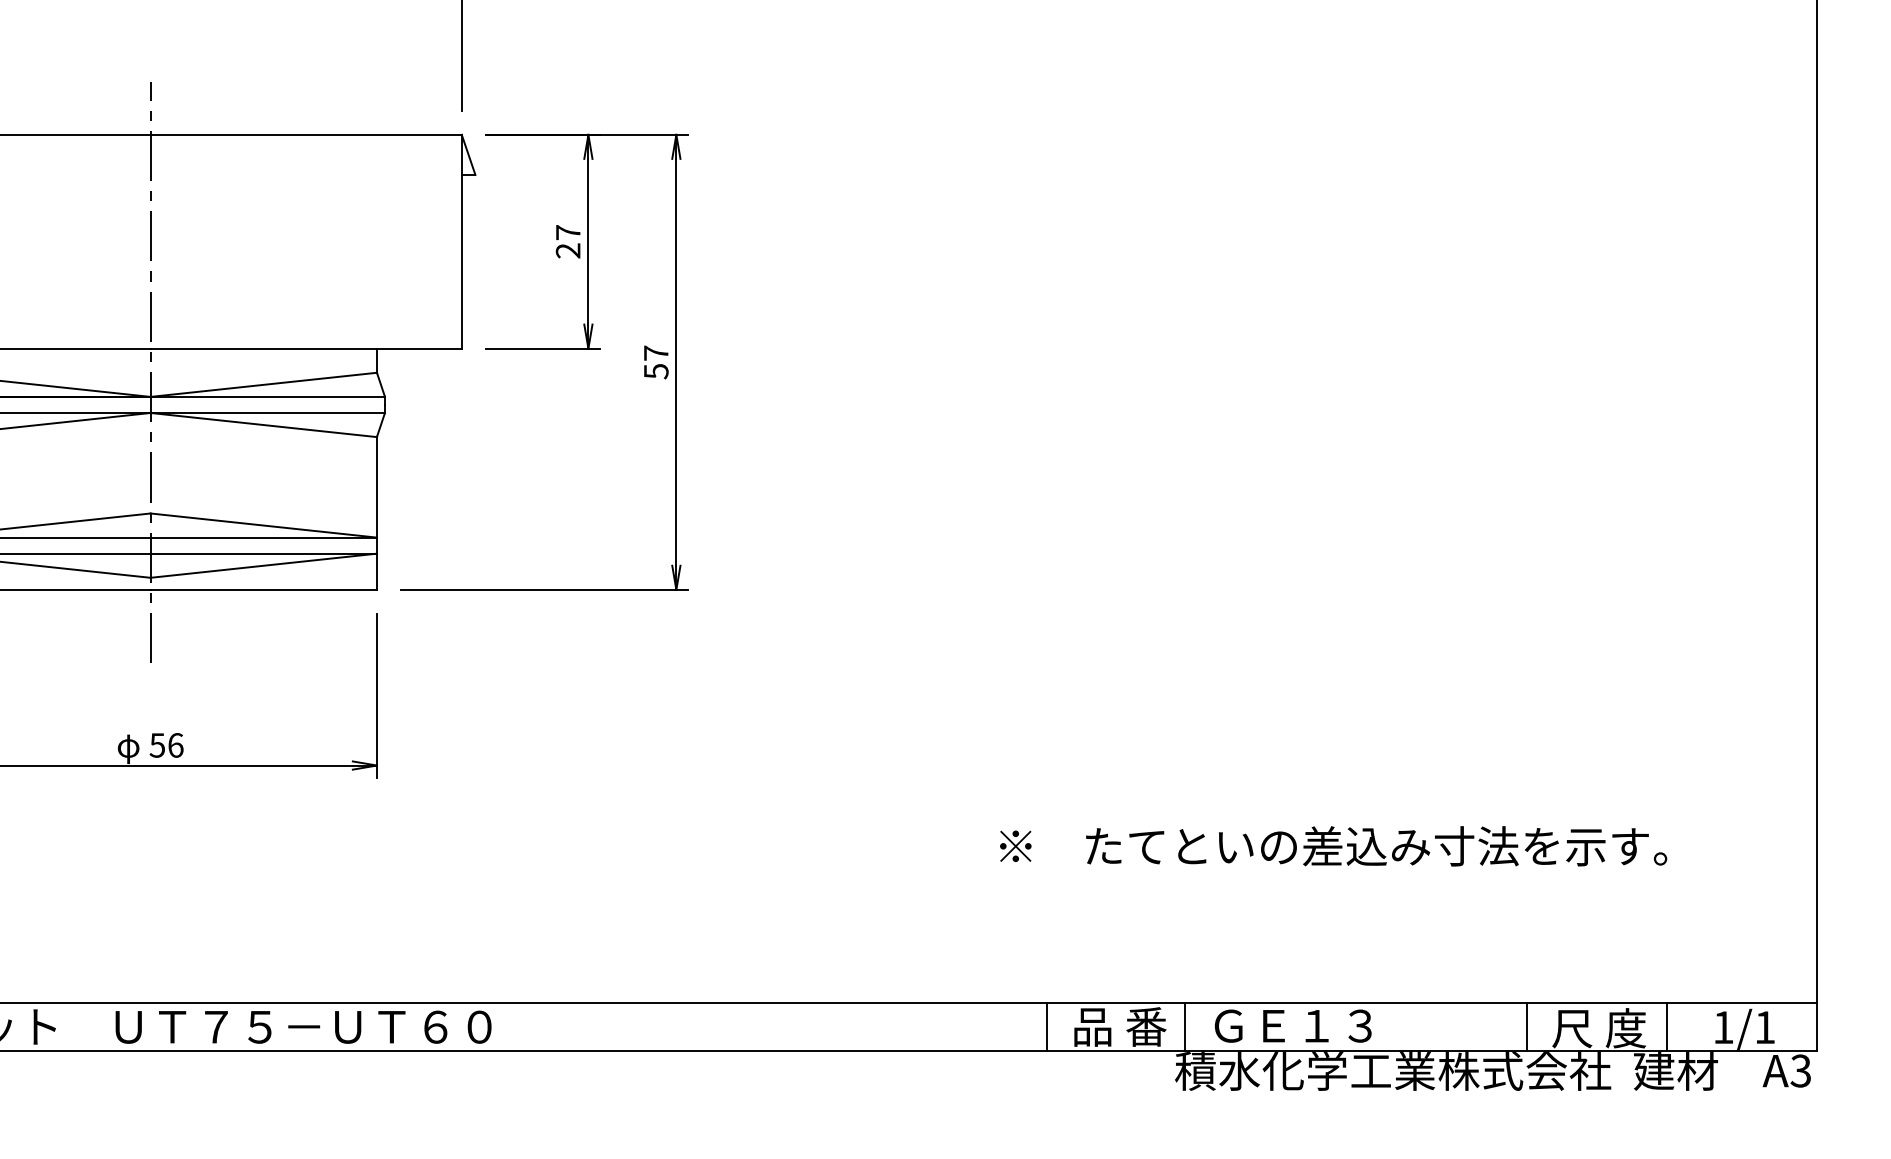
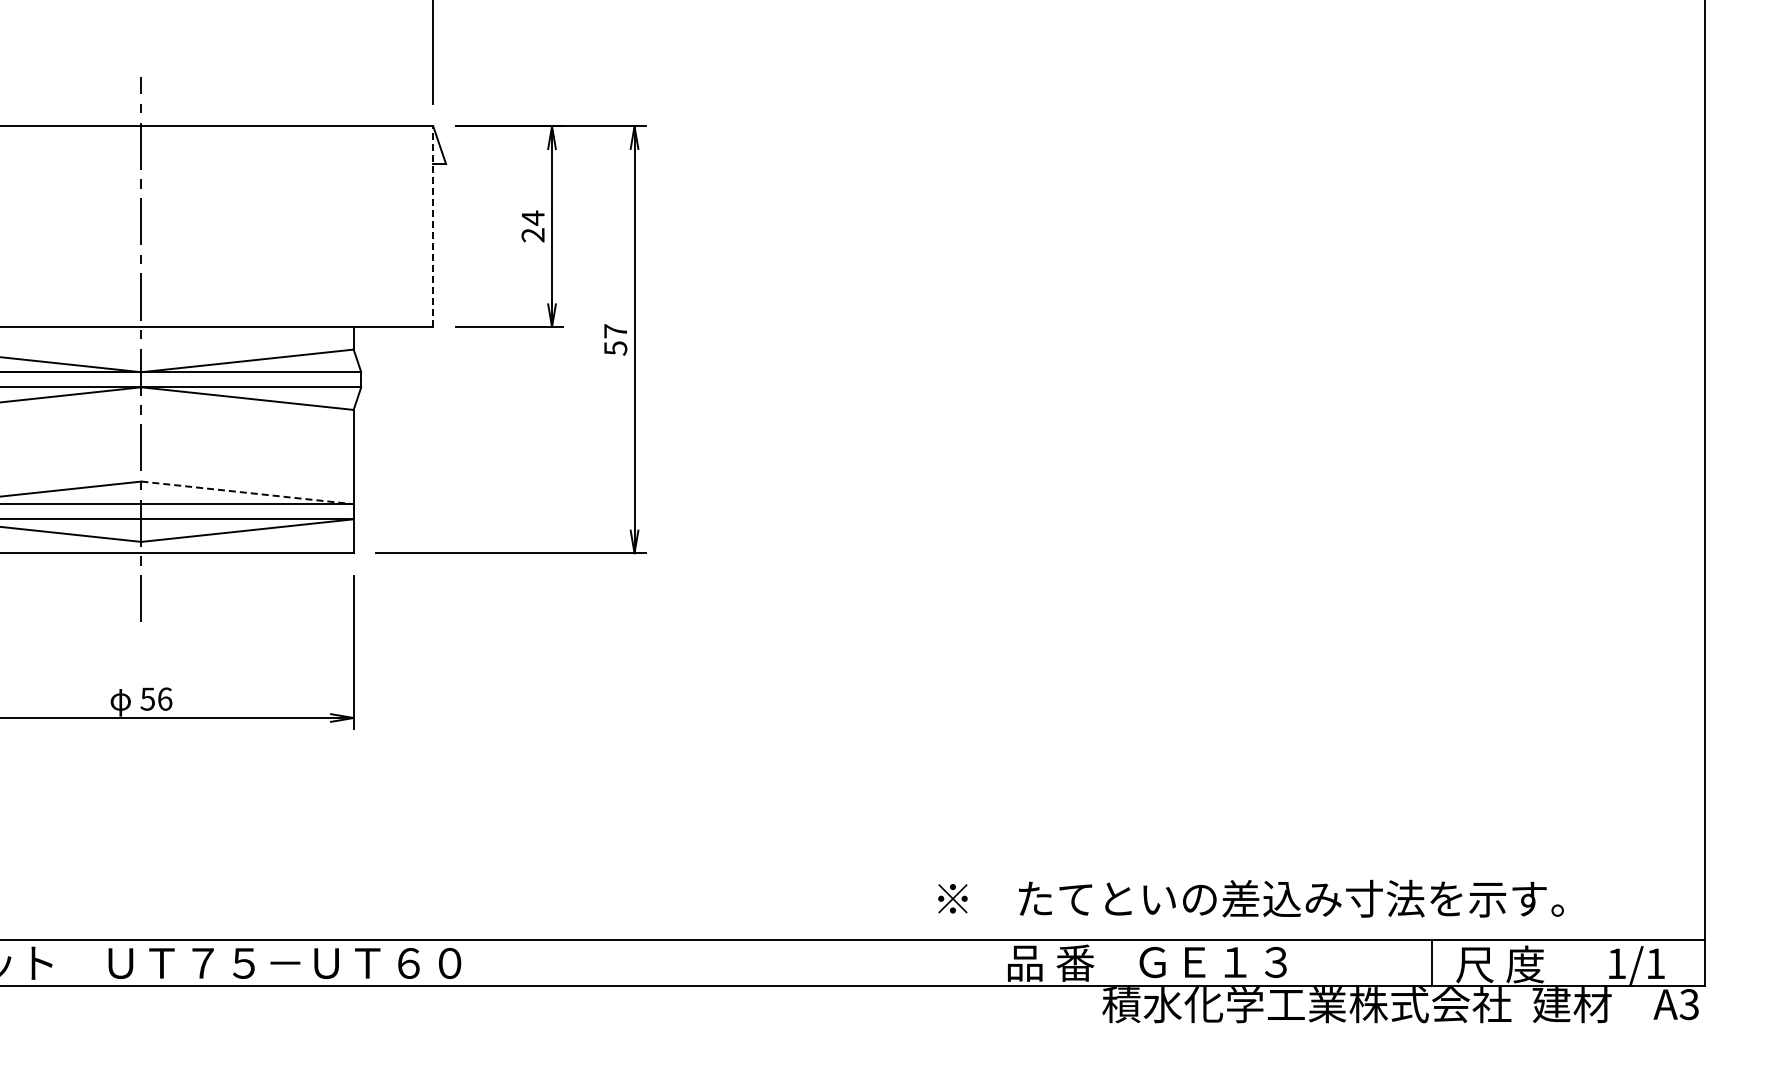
text: (567, 231) -> (532, 217), 27 -> 24
line: (462, 241) -> (433, 226), solid -> dashed
line: (263, 525) -> (247, 492), solid -> dashed
text: (1333, 846) -> (1250, 898), moved
line: (1046, 1026) -> (981, 962), removed
line: (1184, 1026) -> (1111, 962), removed
line: (1667, 1026) -> (1564, 962), removed

